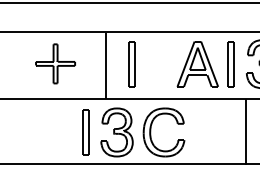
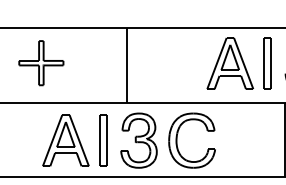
part: (55, 63) -> (41, 62), moved
part: (131, 64) -> (155, 63), removed
part: (52, 132) -> (66, 140), added

